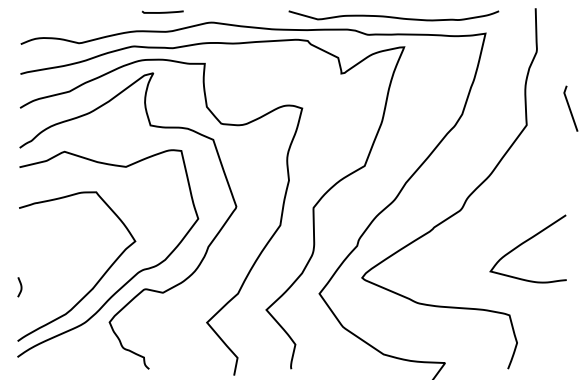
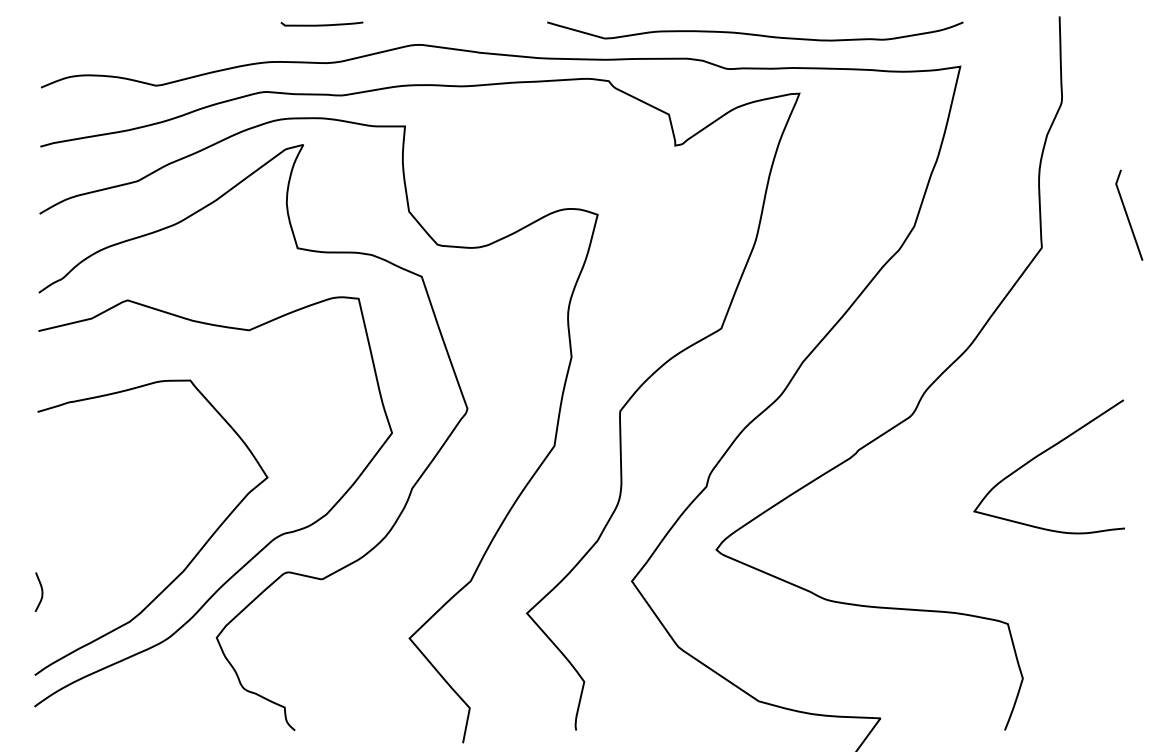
curve: (393, 16) -> (754, 32), moved
curve: (524, 243) -> (1041, 456), moved
curve: (20, 287) -> (40, 592), moved

